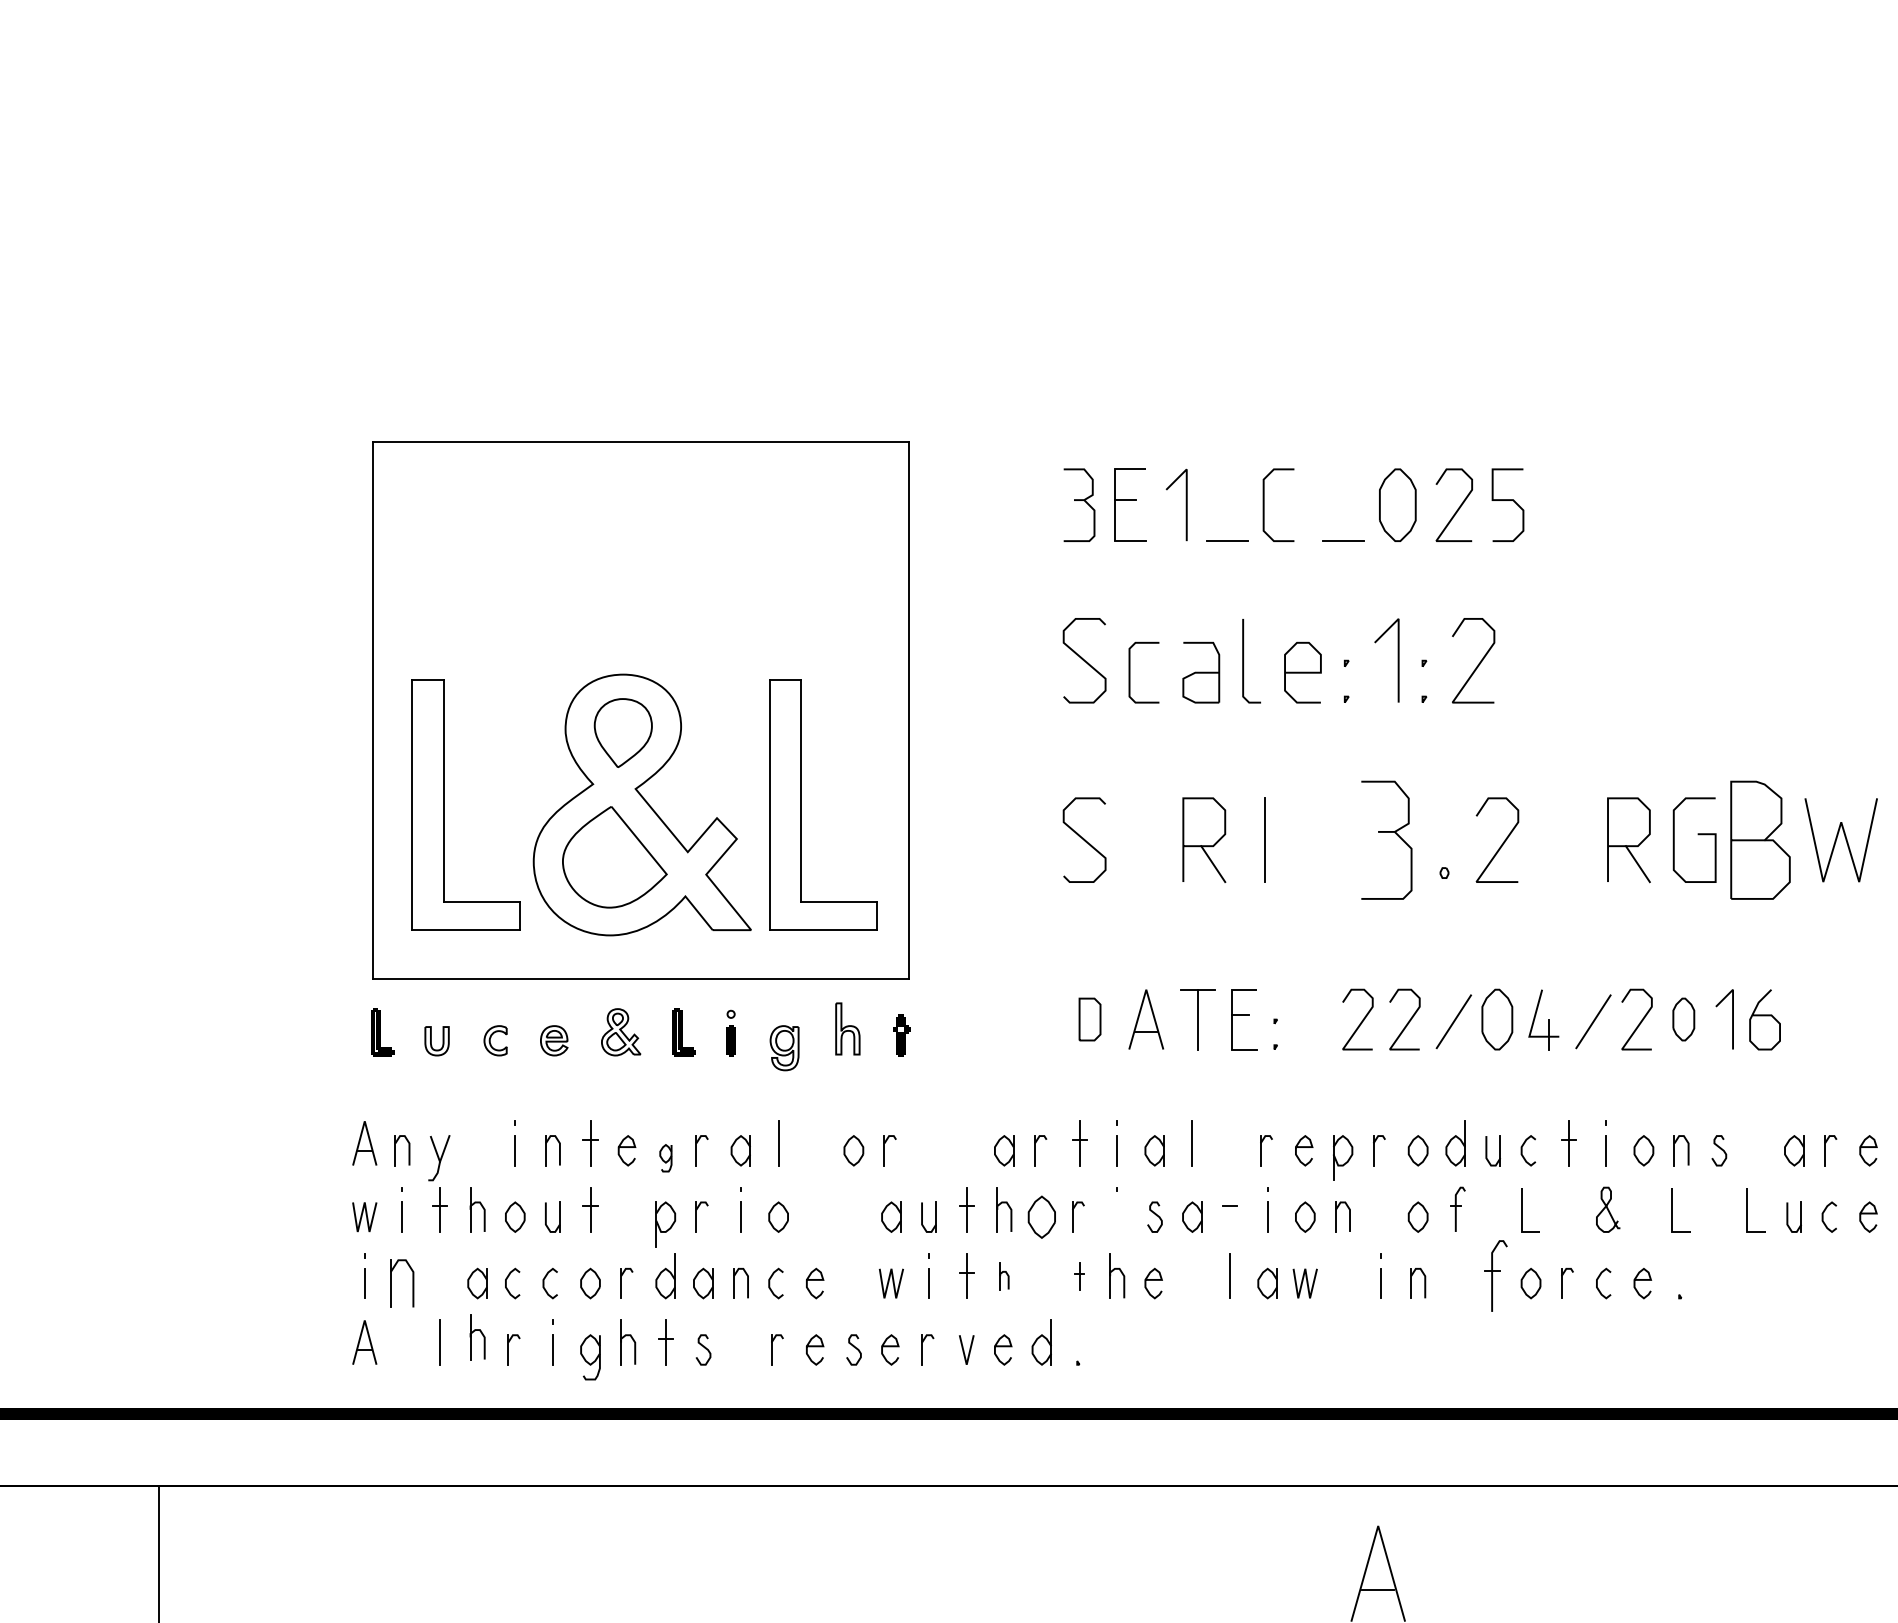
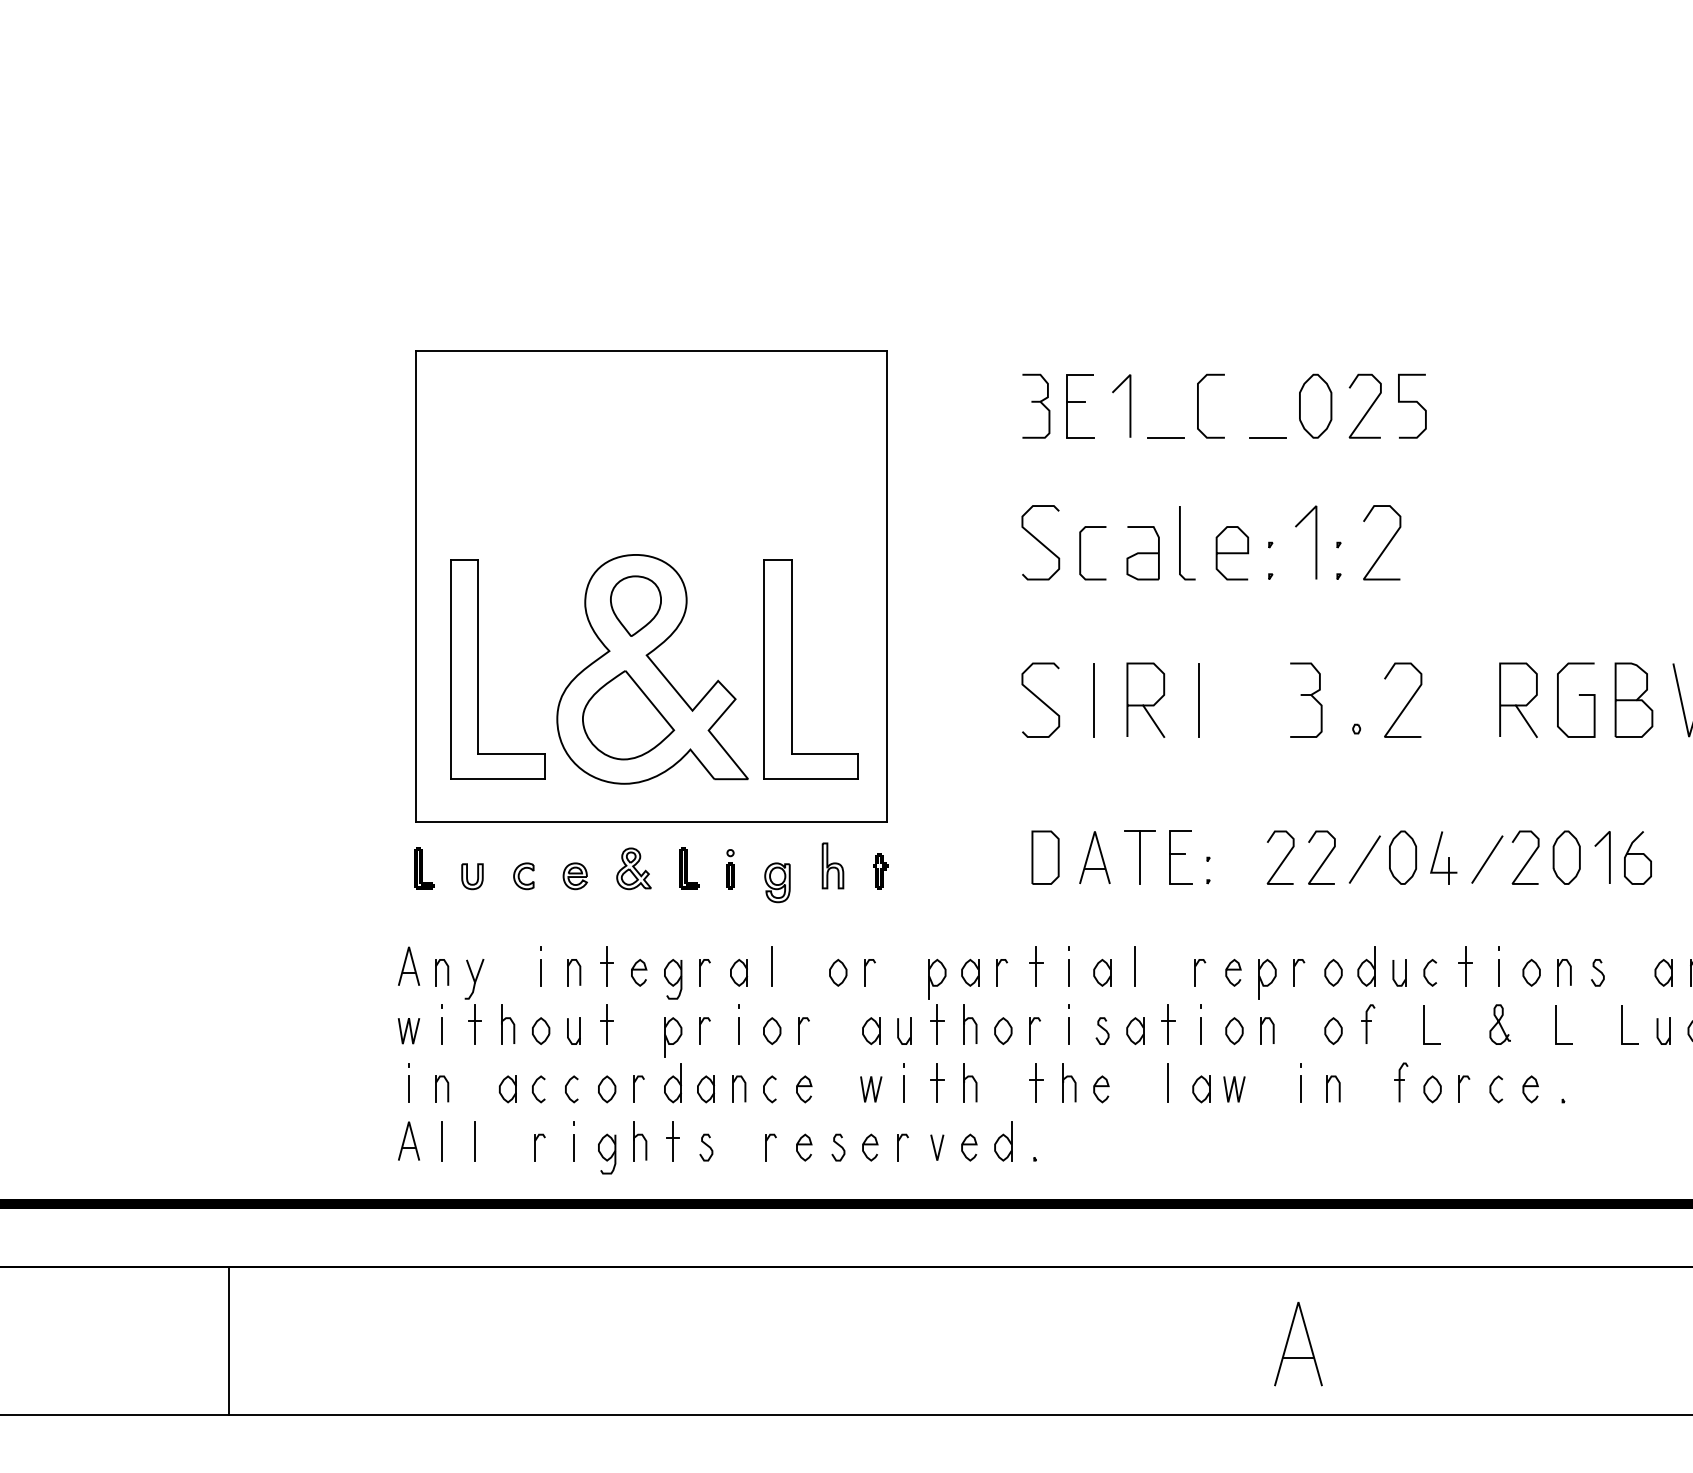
line: (1145, 839) -> (1094, 699), added
part: (1387, 839) -> (1306, 699), size x0.71
part: (1759, 839) -> (1633, 699), size x0.71
part: (1089, 1019) -> (1045, 857), size x1.43
part: (1683, 1019) -> (1566, 857), size x1.43
part: (966, 1157) -> (937, 978), added
part: (666, 1158) -> (673, 979), size x1.67
line: (1230, 1209) -> (1168, 1024), added
part: (814, 1216) -> (803, 1030), added
part: (1042, 1216) -> (1003, 1030), size x0.71
line: (1117, 1217) -> (1069, 1031), added
part: (1004, 1275) -> (970, 1082), size x1.67
part: (1079, 1275) -> (1036, 1082), size x1.67
part: (1495, 1275) -> (1401, 1082), size x0.62
part: (402, 1282) -> (442, 1088), size x0.62
part: (478, 1337) -> (508, 1136), removed
line: (402, 1341) -> (442, 1140), added

